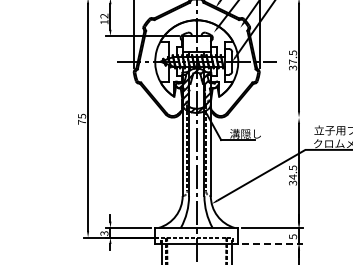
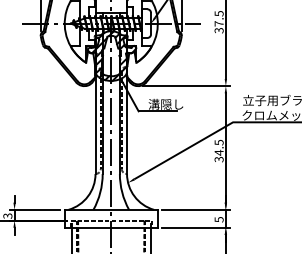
line: (263, 117) -> (186, 86), added
line: (273, 243) -> (197, 227), dashed -> solid

